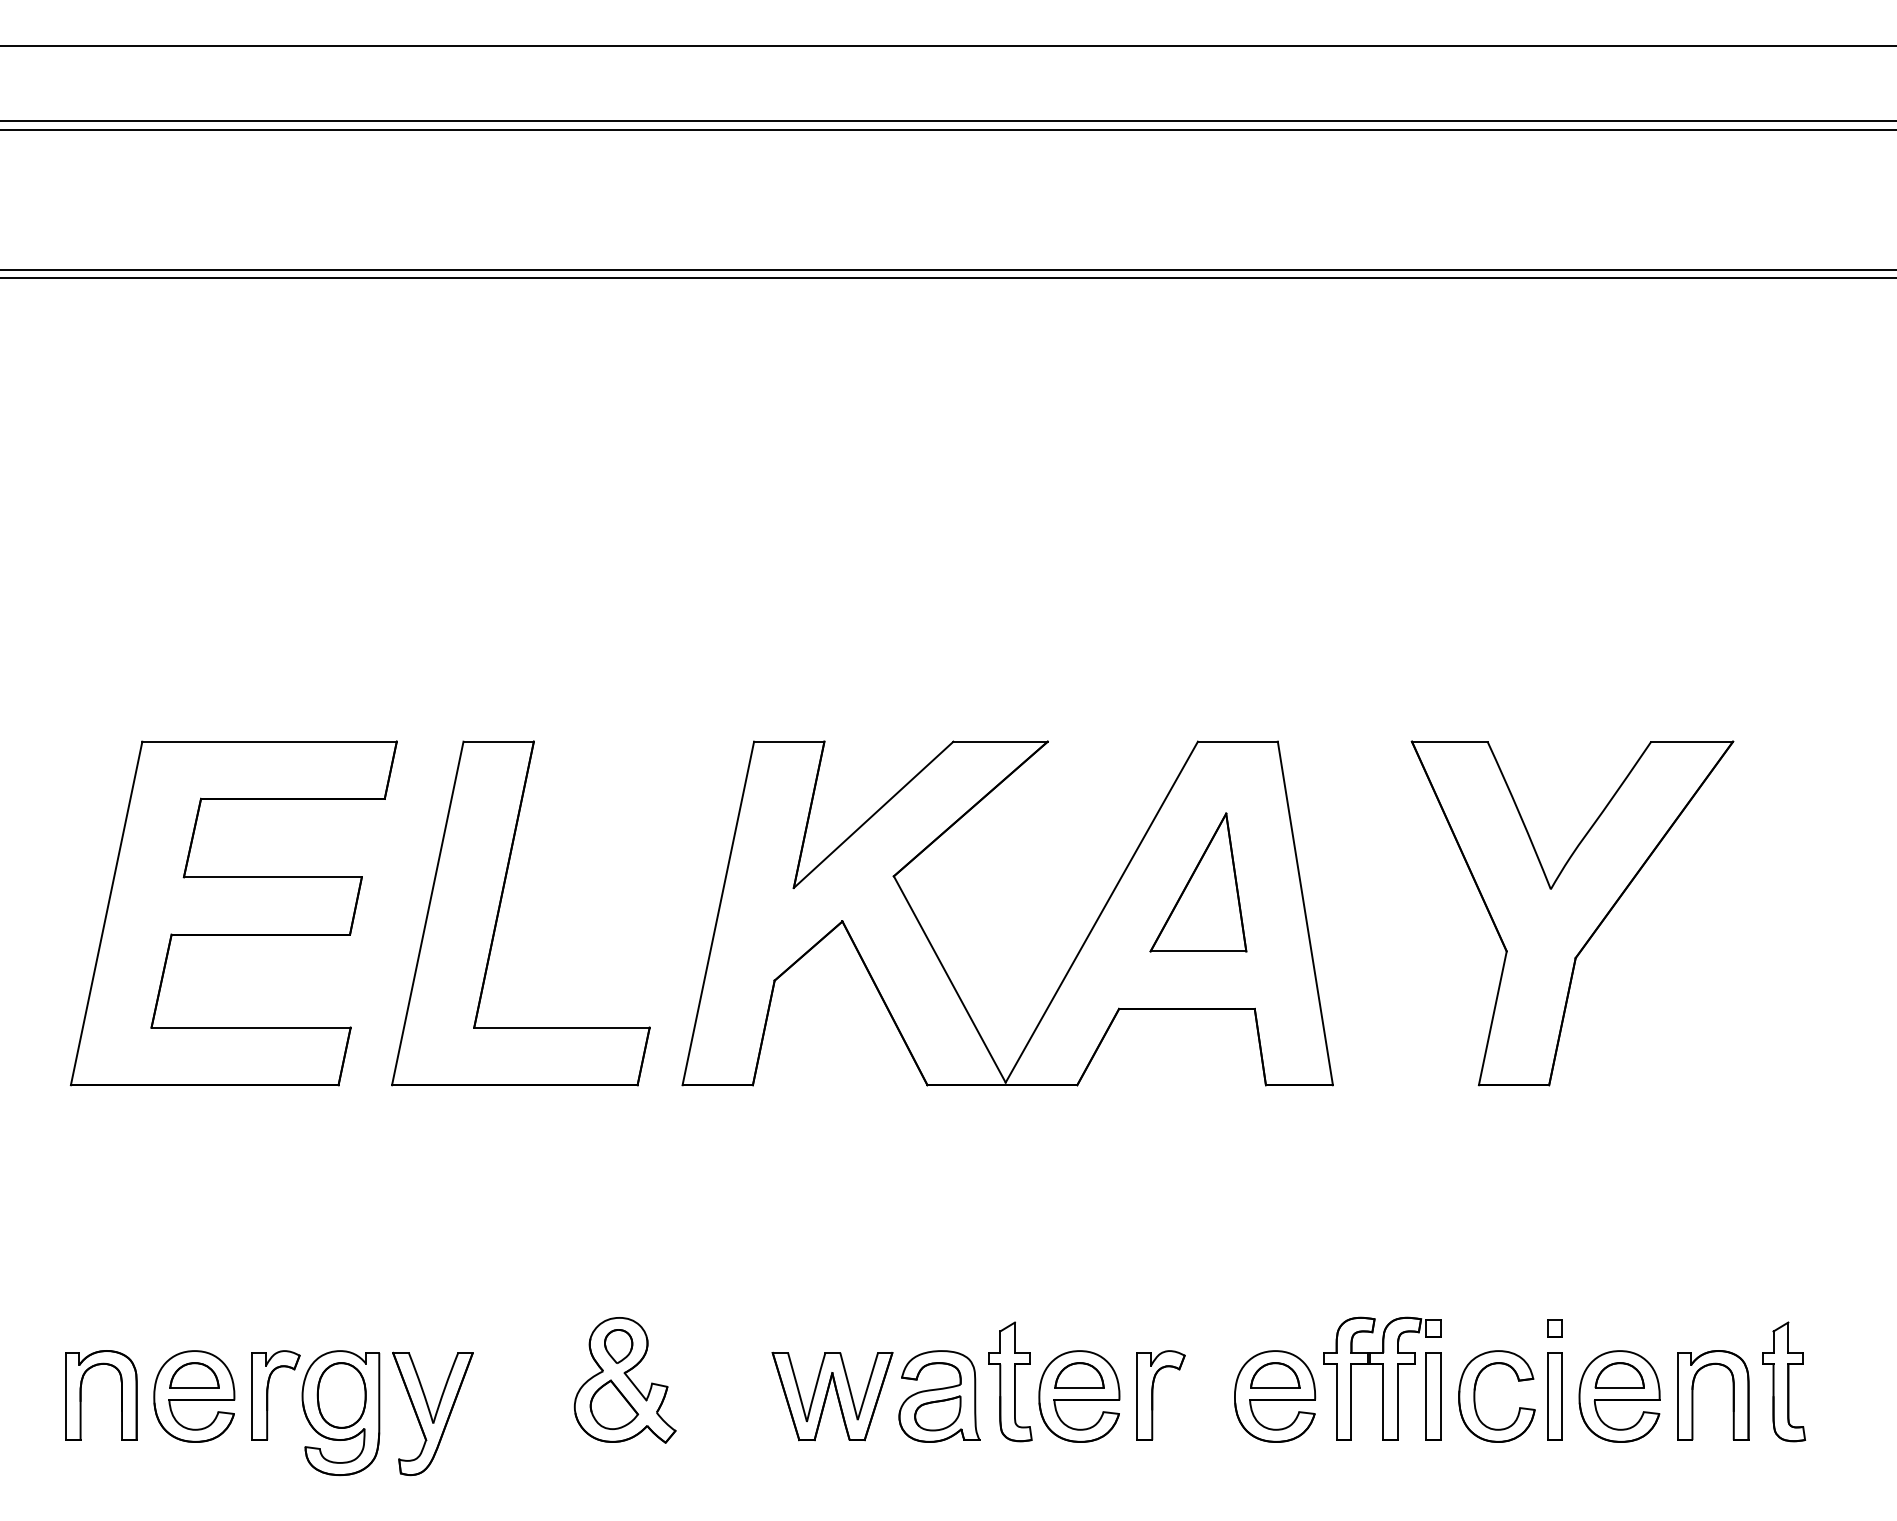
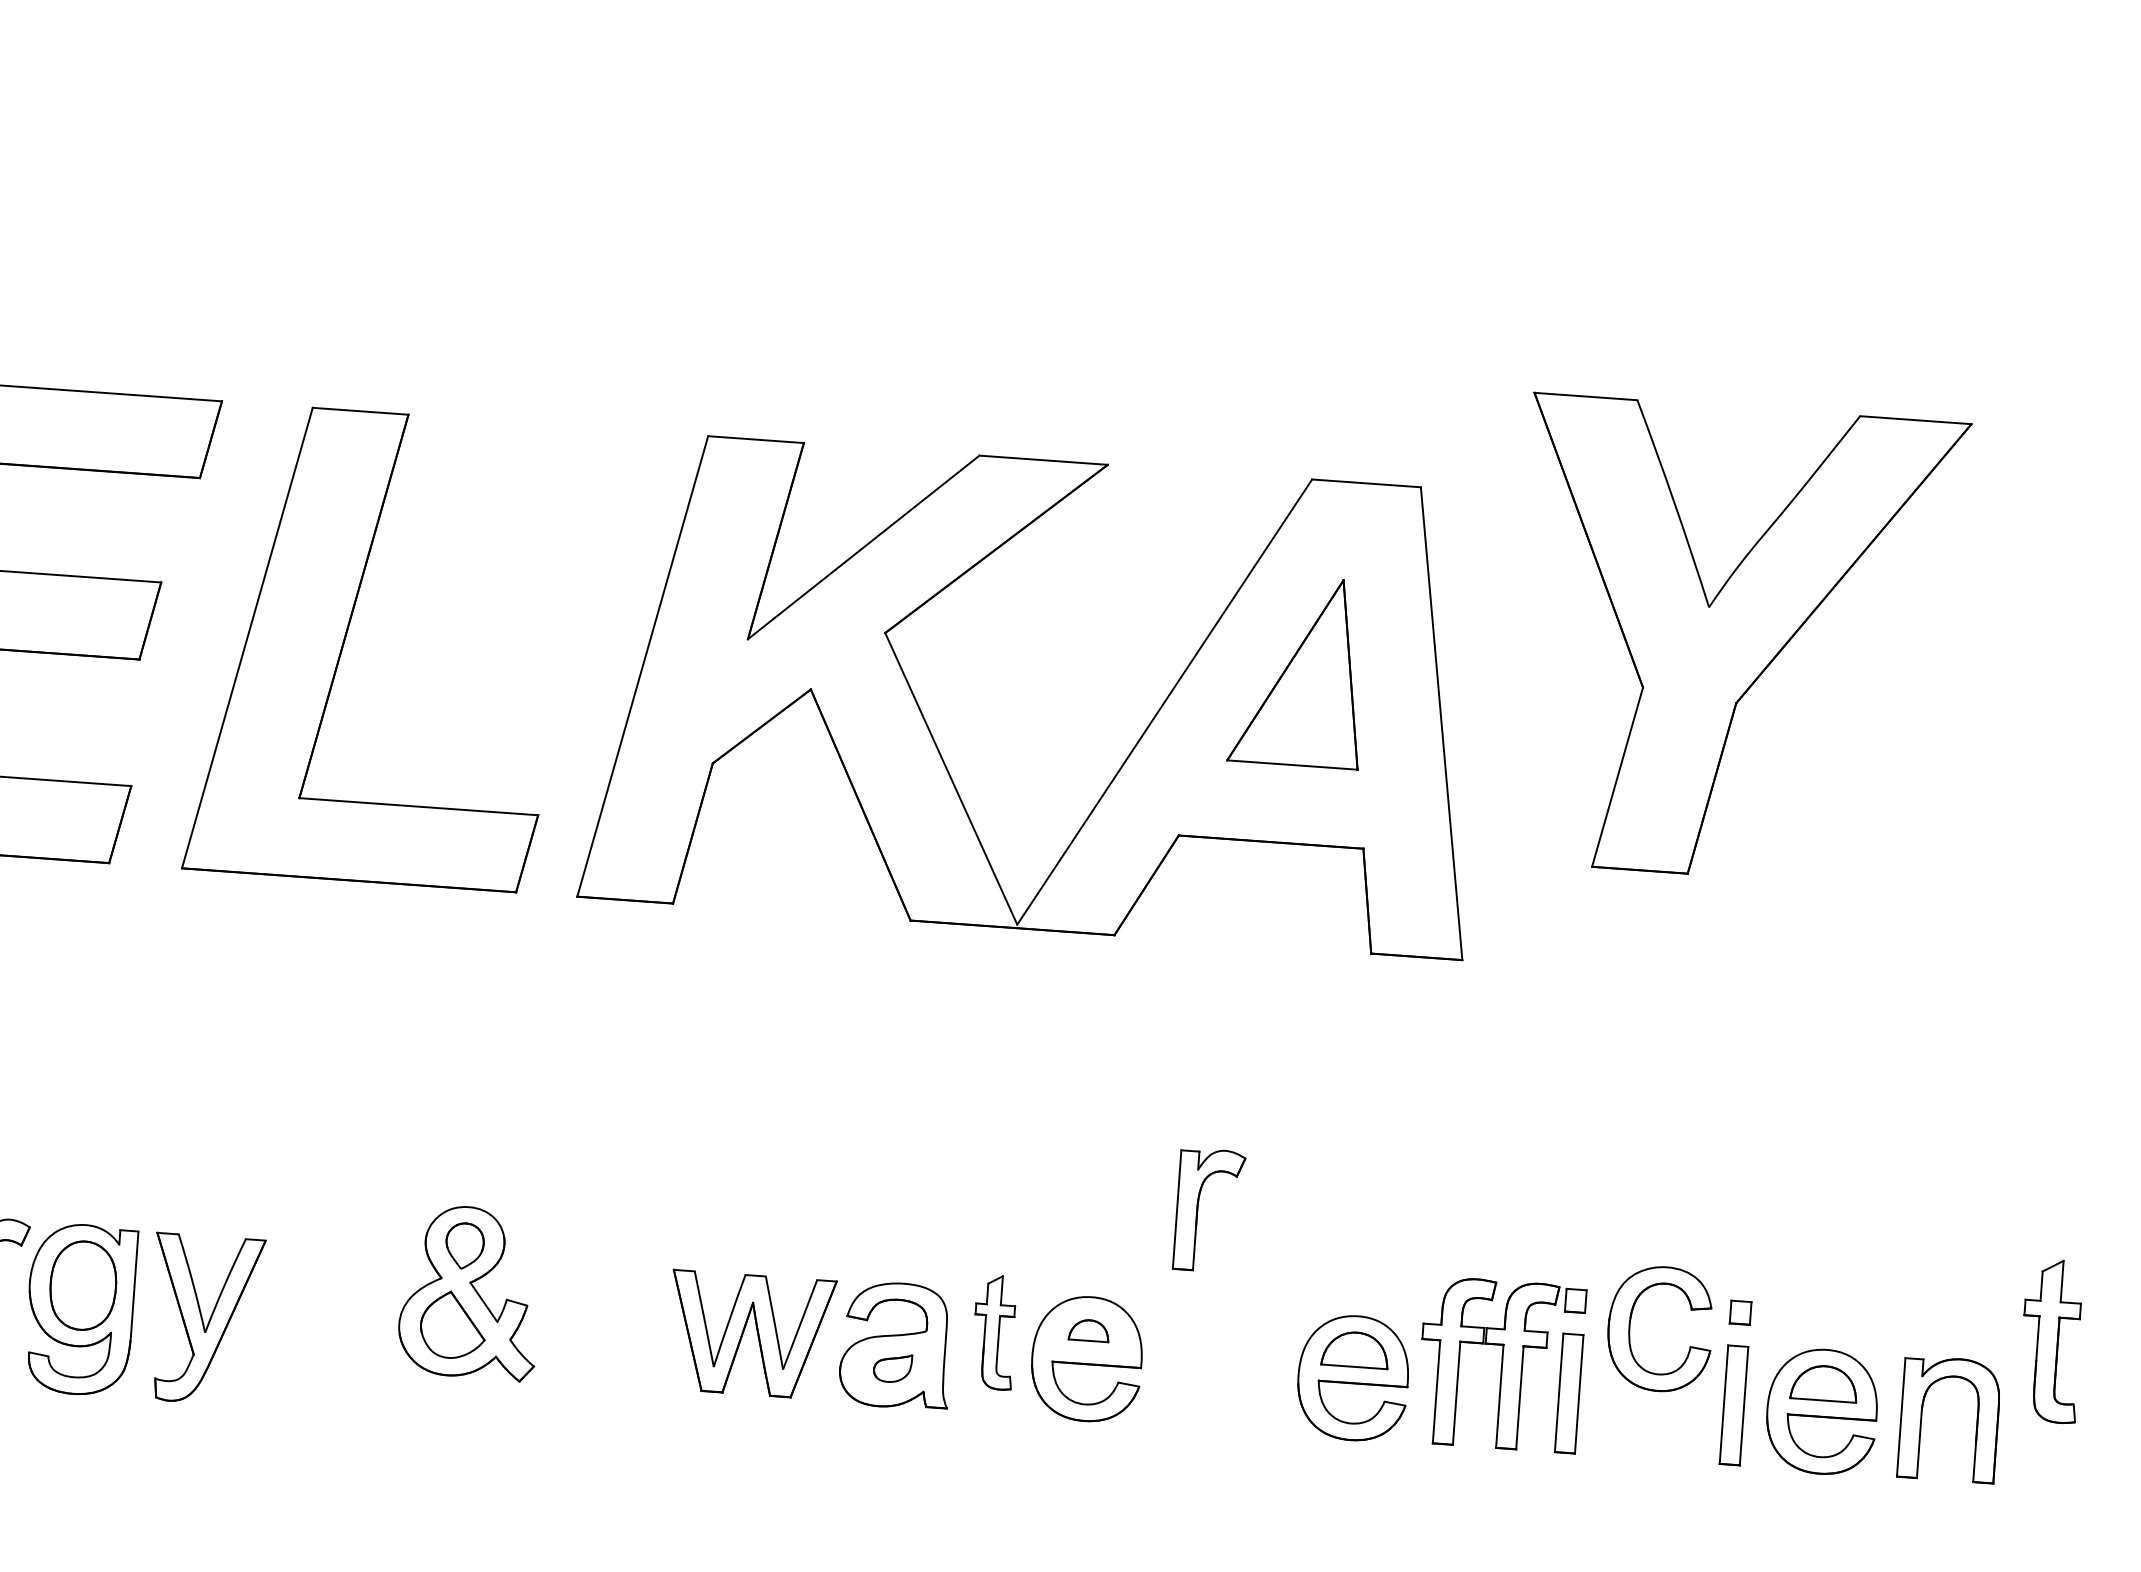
part: (1572, 913) -> (1736, 642), moved
part: (1079, 1375) -> (1089, 1330), size x0.6
part: (1010, 1381) -> (994, 1331), size x0.7
part: (1784, 1381) -> (2052, 1340), moved
part: (1153, 1395) -> (1199, 1209), moved
part: (1475, 1396) -> (1631, 1326), moved
part: (937, 1413) -> (892, 1368), size x0.6

